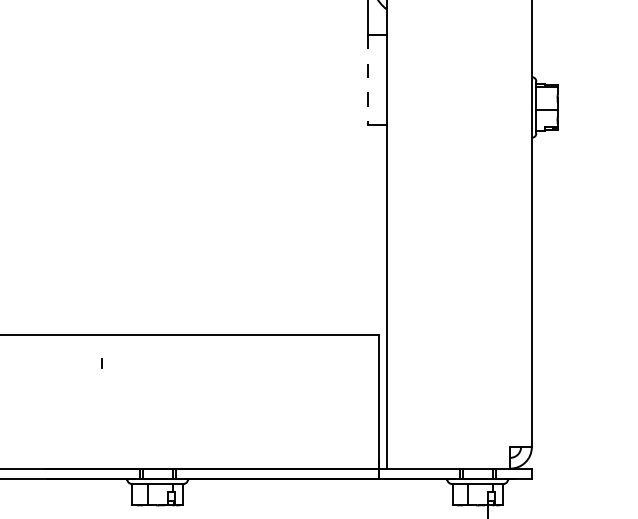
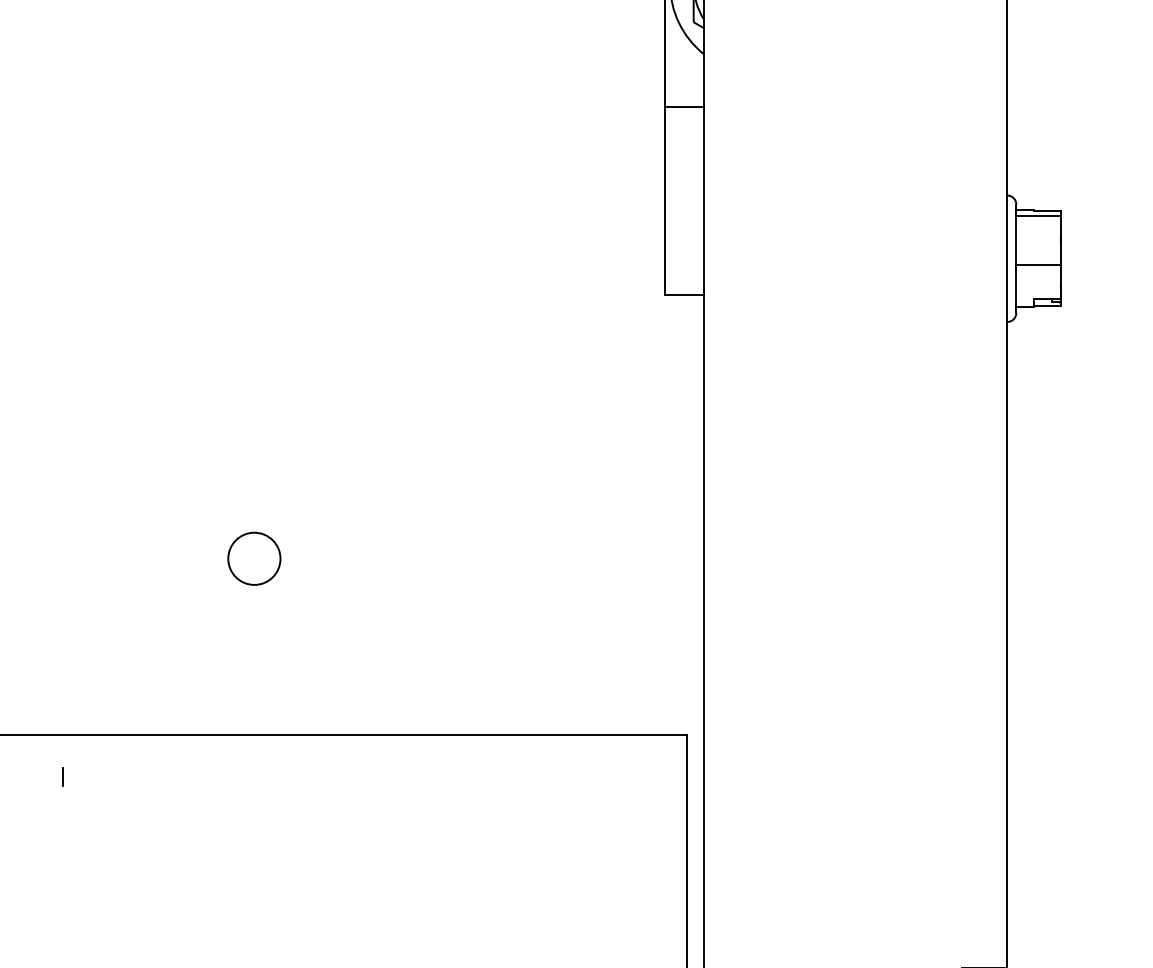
line: (368, 80) -> (665, 202), dashed -> solid
circle: (171, 250) -> (254, 557), added
line: (101, 363) -> (61, 776), moved

